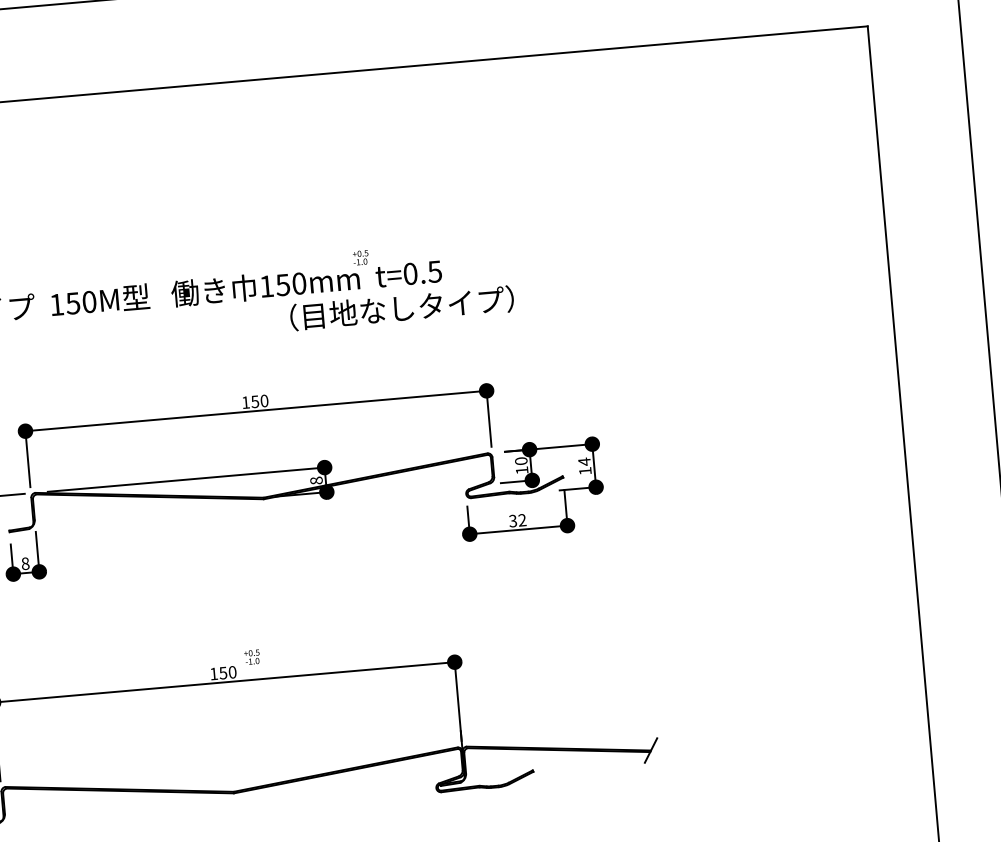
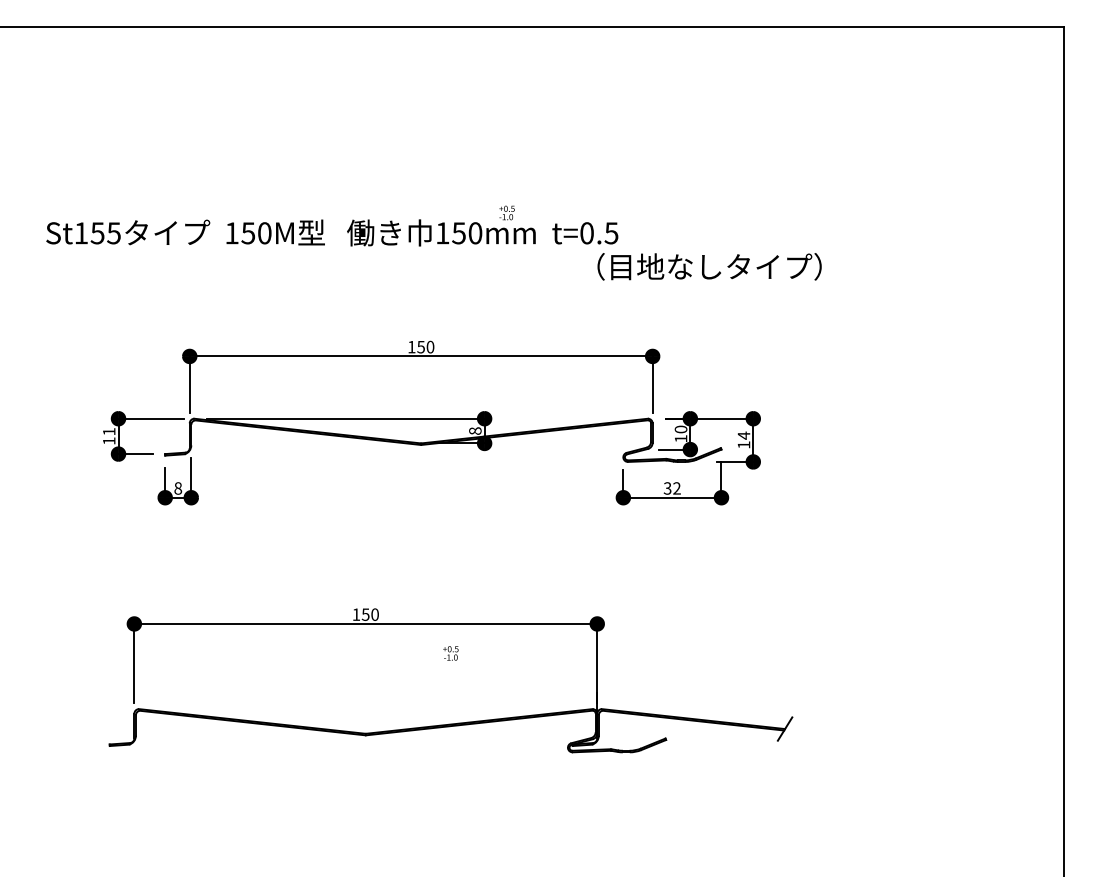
text: (360, 257) -> (506, 212), moved
text: (401, 308) -> (709, 266), moved
text: (251, 657) -> (450, 653), moved

